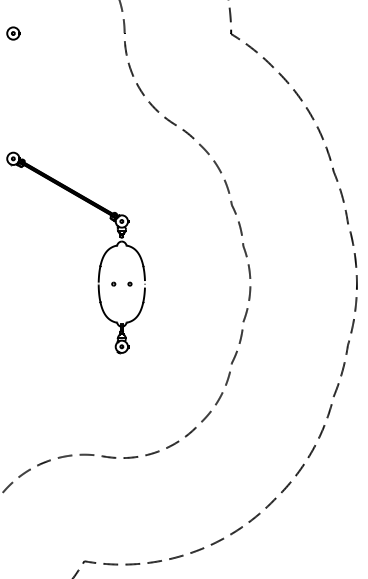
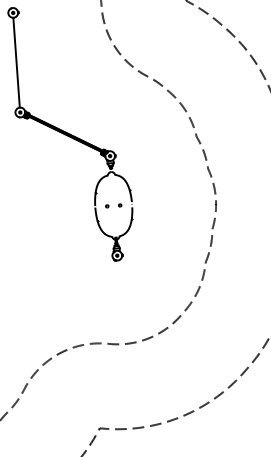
line: (13, 95) -> (16, 62), added

